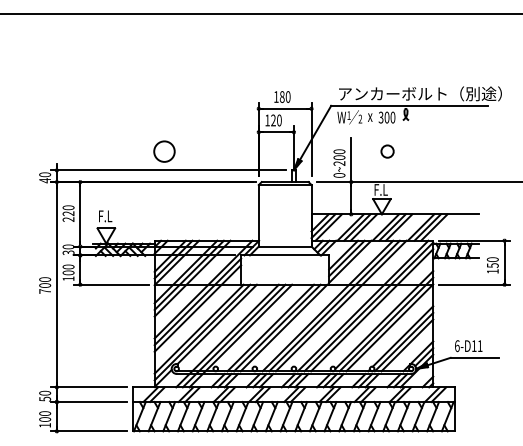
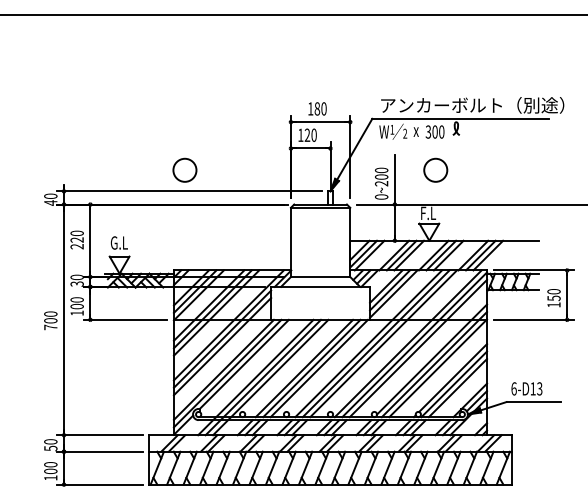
circle: (387, 151) -> (435, 170), size x1.67
text: (105, 216) -> (118, 243), F.L -> G.L
text: (479, 346) -> (539, 389), 6-D11 -> 6-D13

